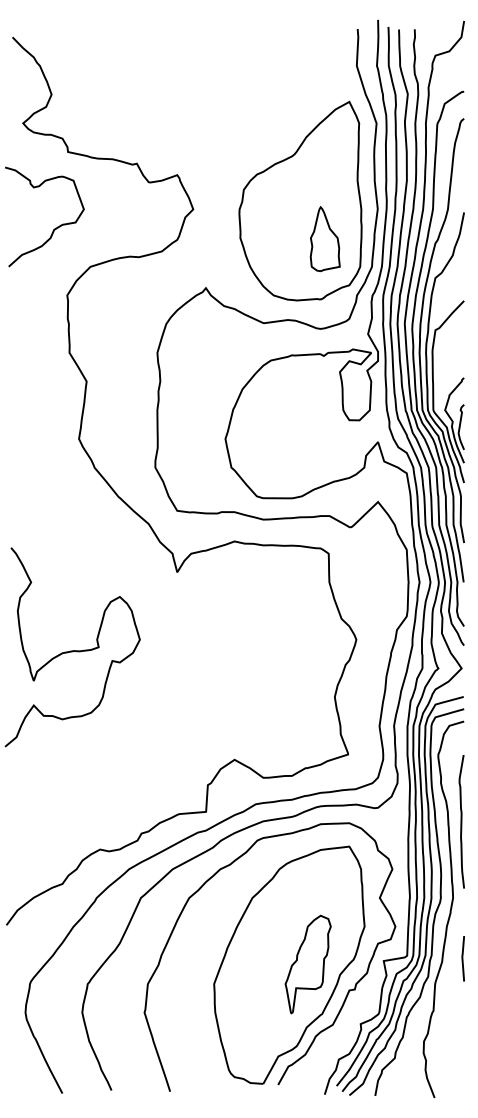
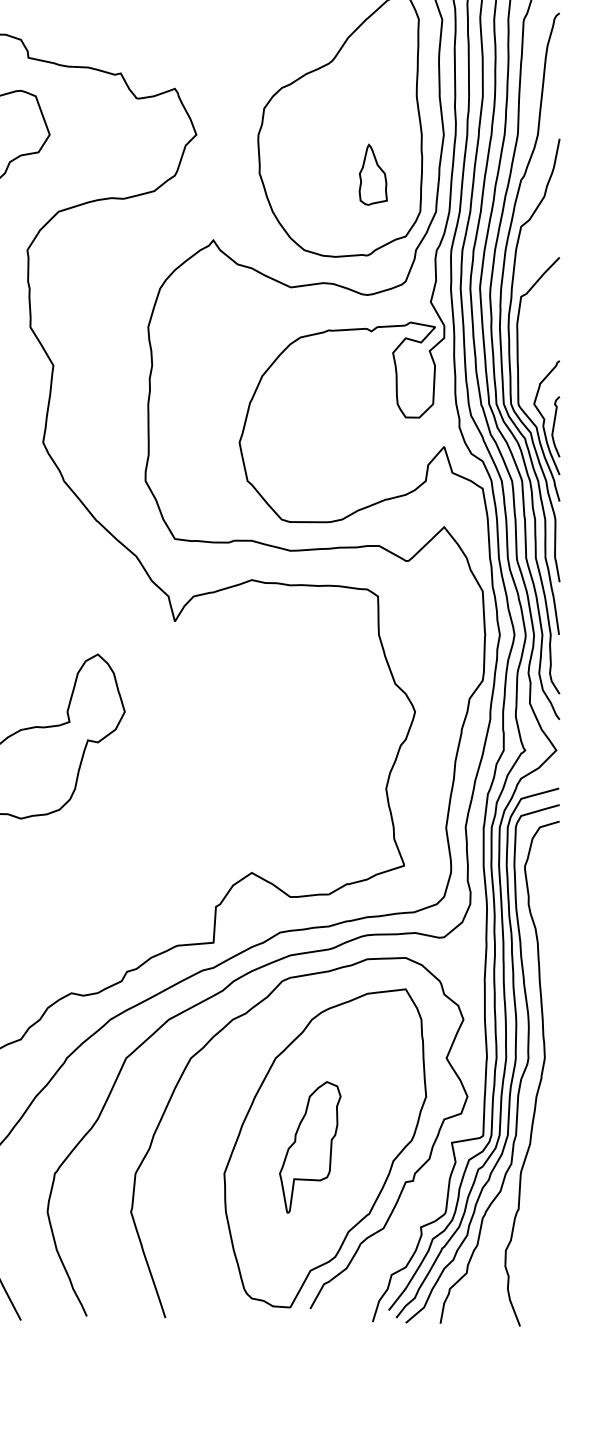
part: (324, 239) -> (372, 175), size x0.7
curve: (461, 821) -> (556, 955), removed
line: (462, 958) -> (557, 1139), removed
part: (307, 964) -> (309, 1147), moved

